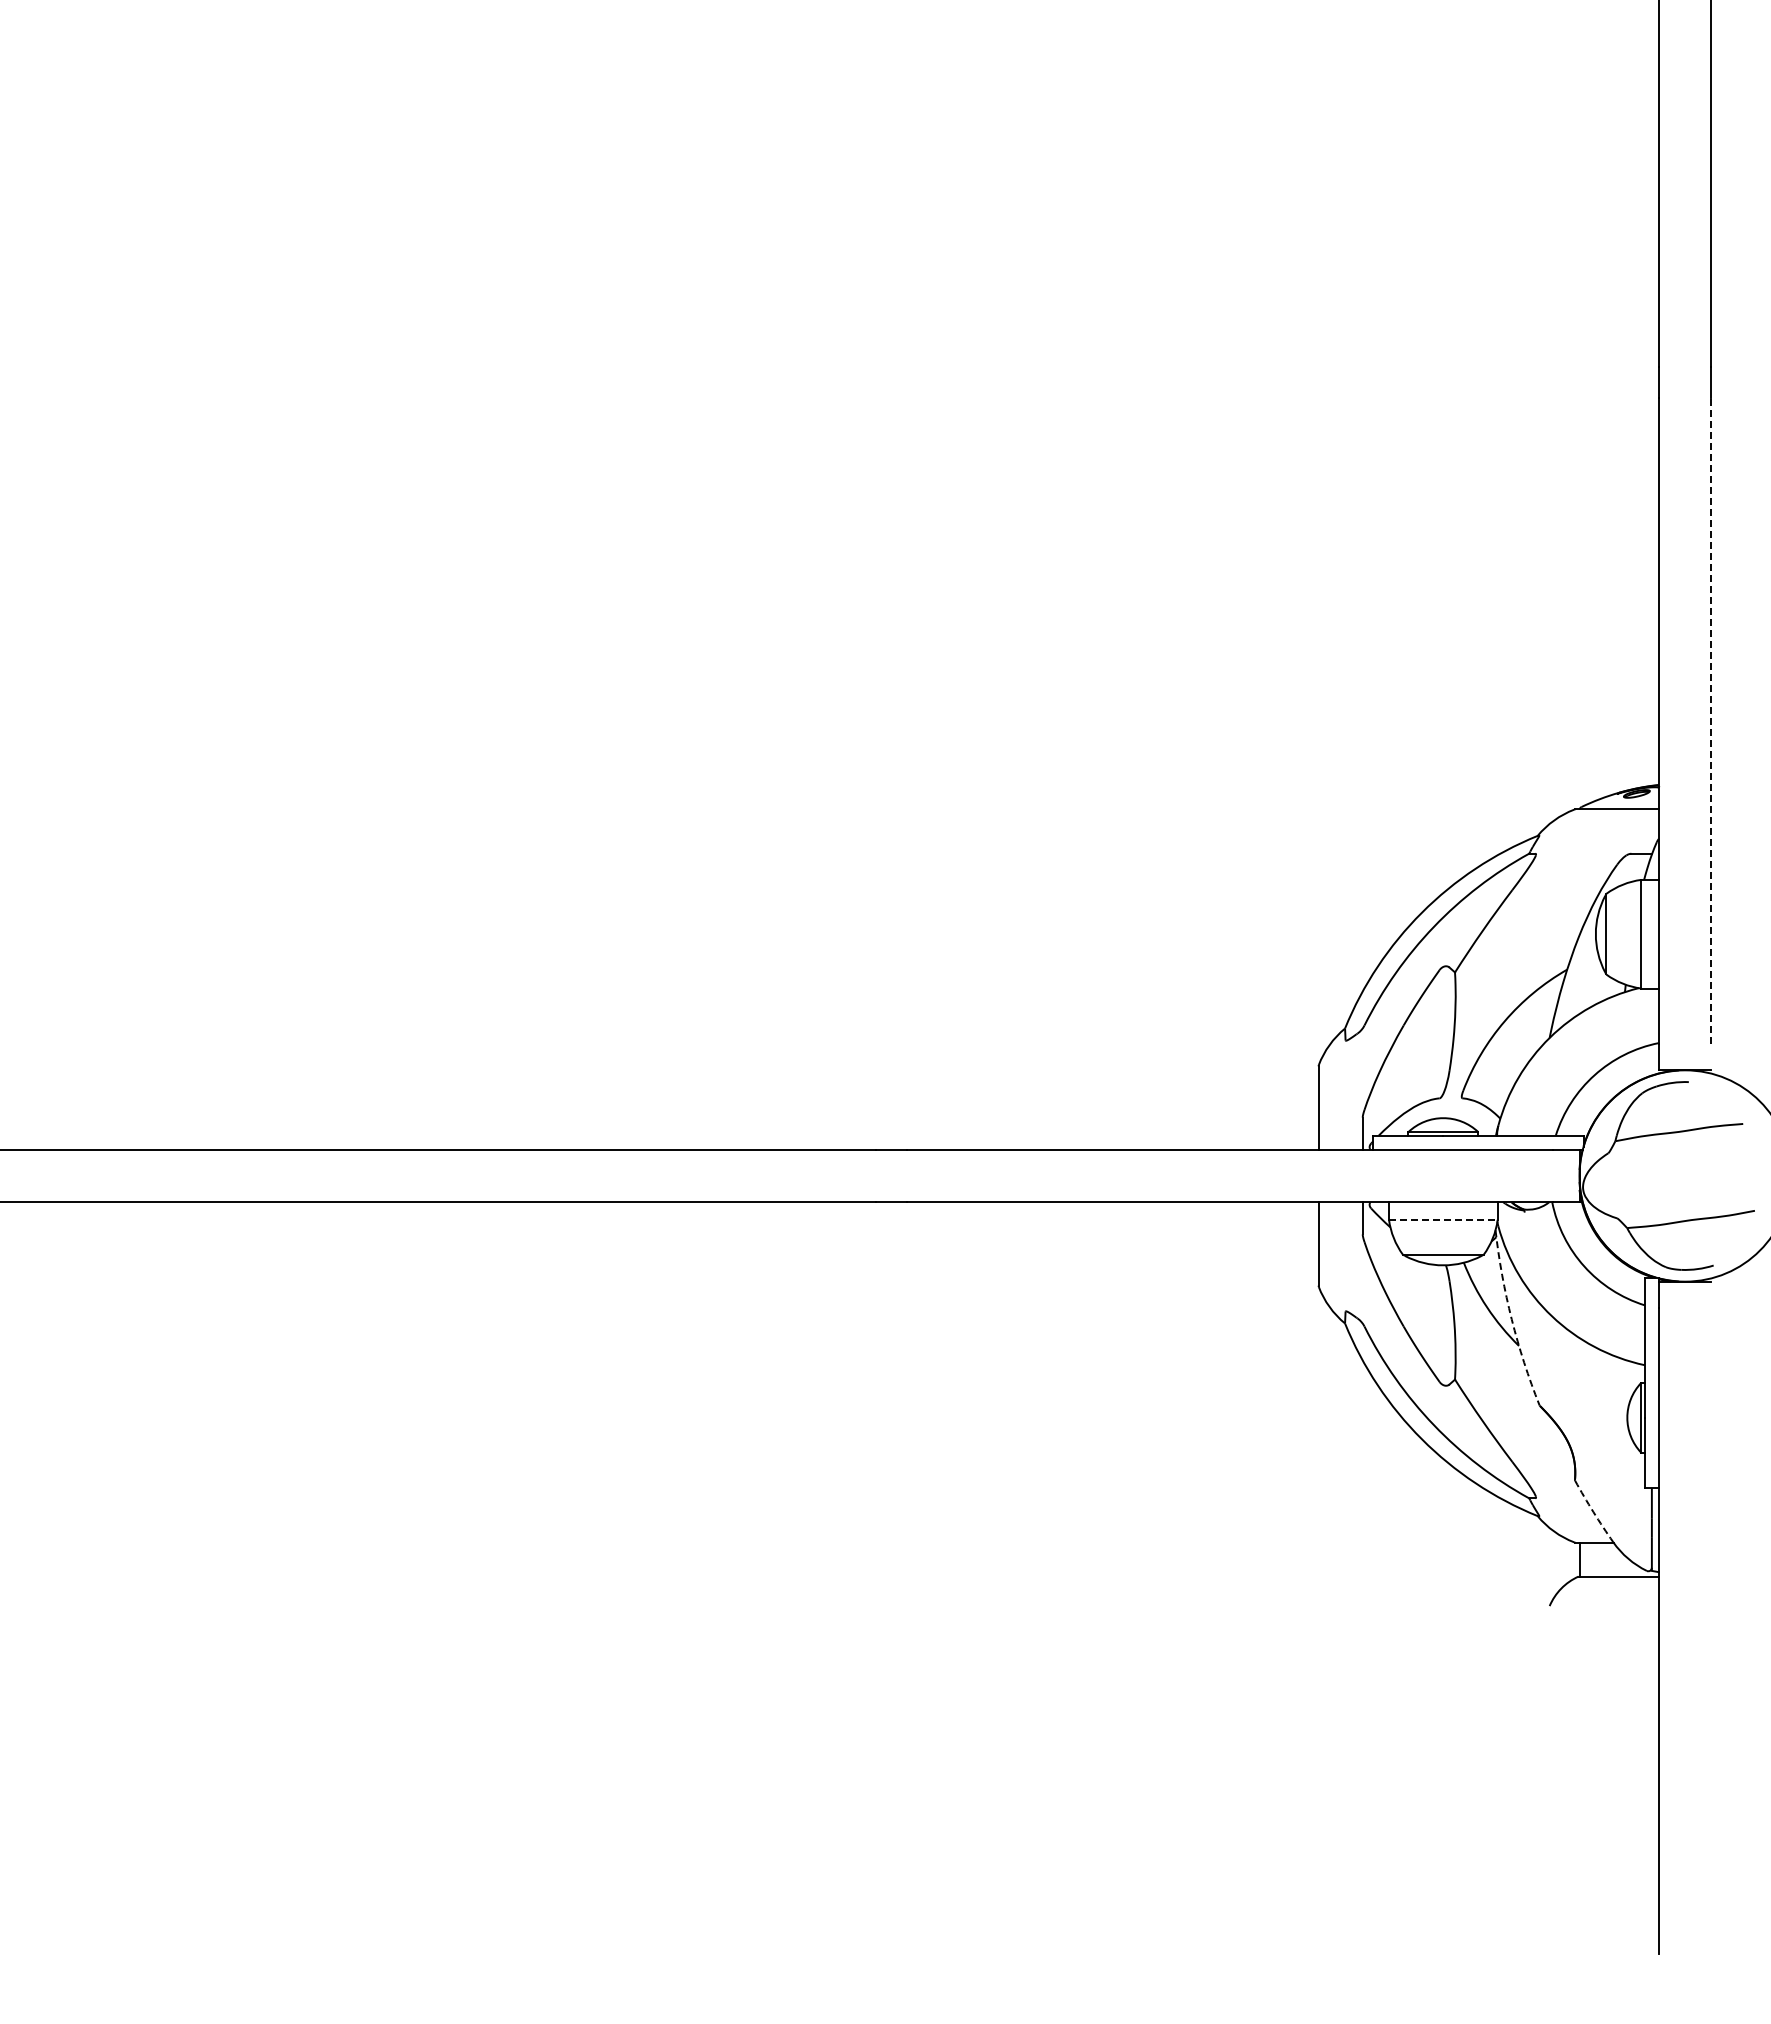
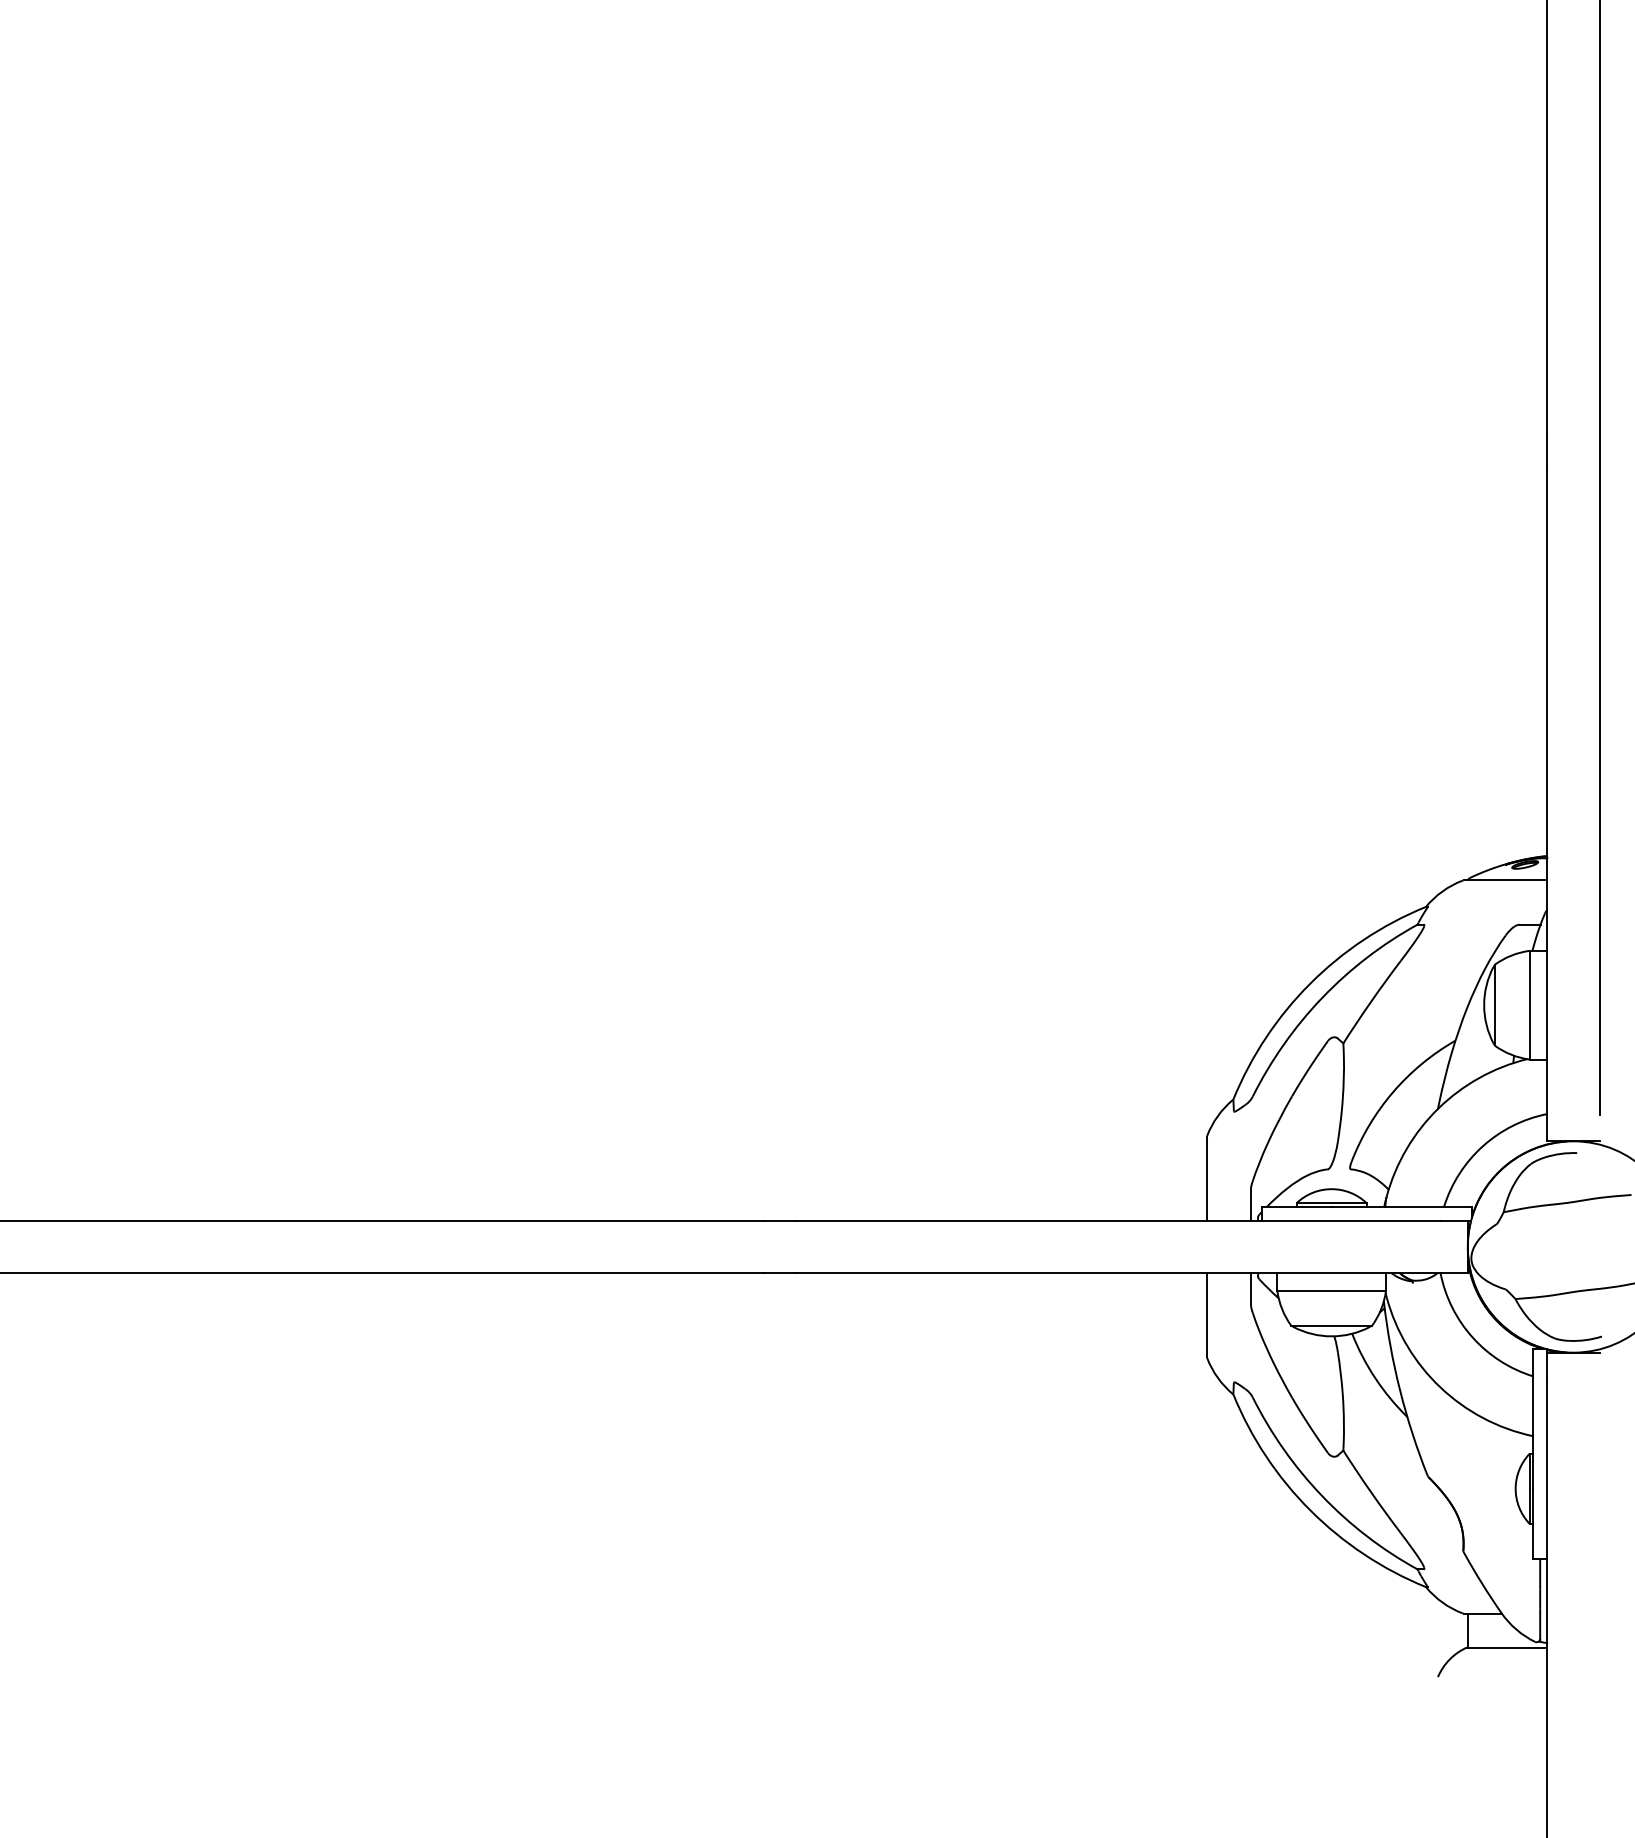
line: (1711, 720) -> (1599, 791), dashed -> solid
line: (1443, 1219) -> (1331, 1290), dashed -> solid
arc: (1511, 1319) -> (1399, 1390), dashed -> solid
arc: (1593, 1512) -> (1481, 1583), dashed -> solid

